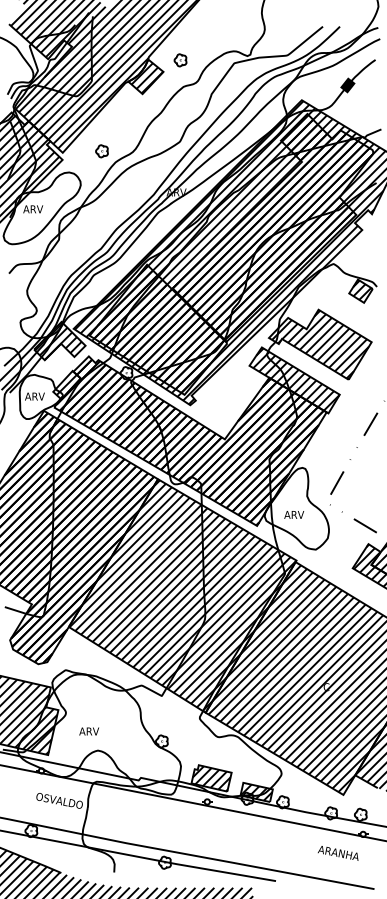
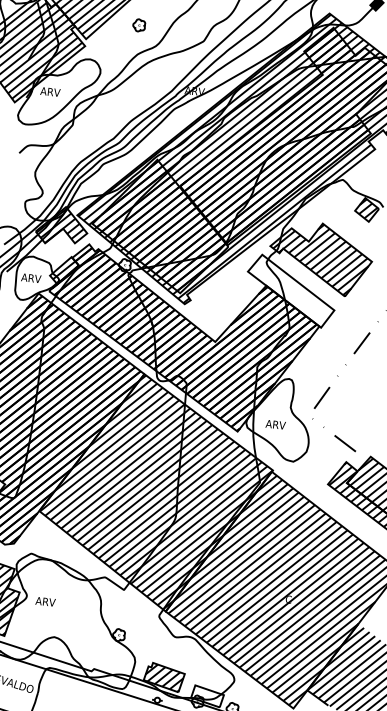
part: (101, 151) -> (138, 25), moved
hatch: (296, 379) -> (293, 290), removed
text: (89, 731) -> (45, 601), moved
hatch: (256, 791) -> (207, 695), removed

